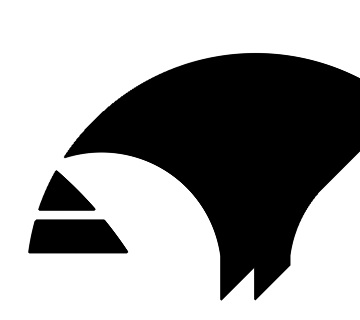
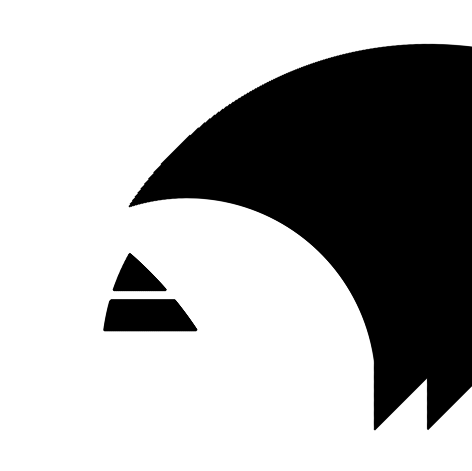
part: (77, 211) -> (149, 291), size x0.6

